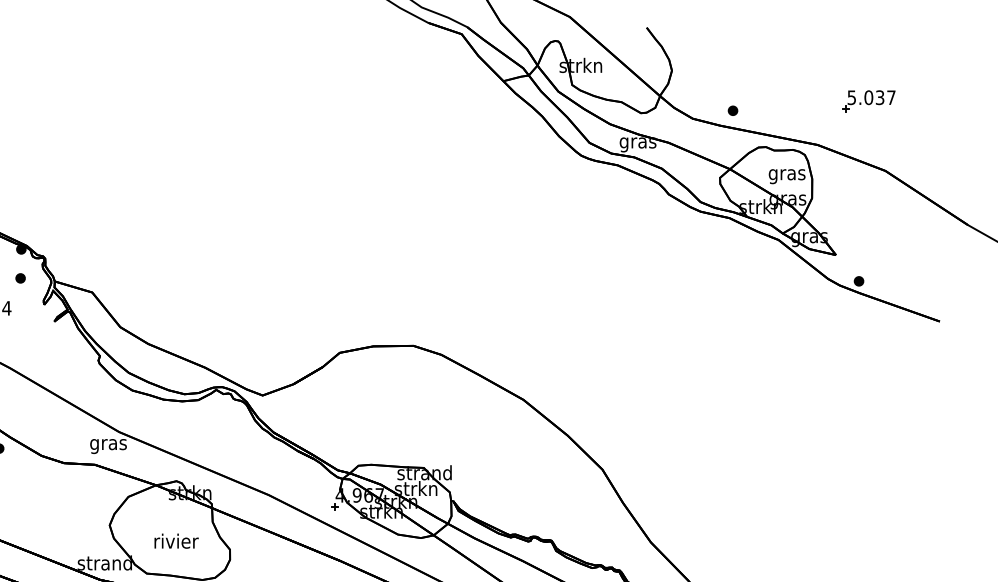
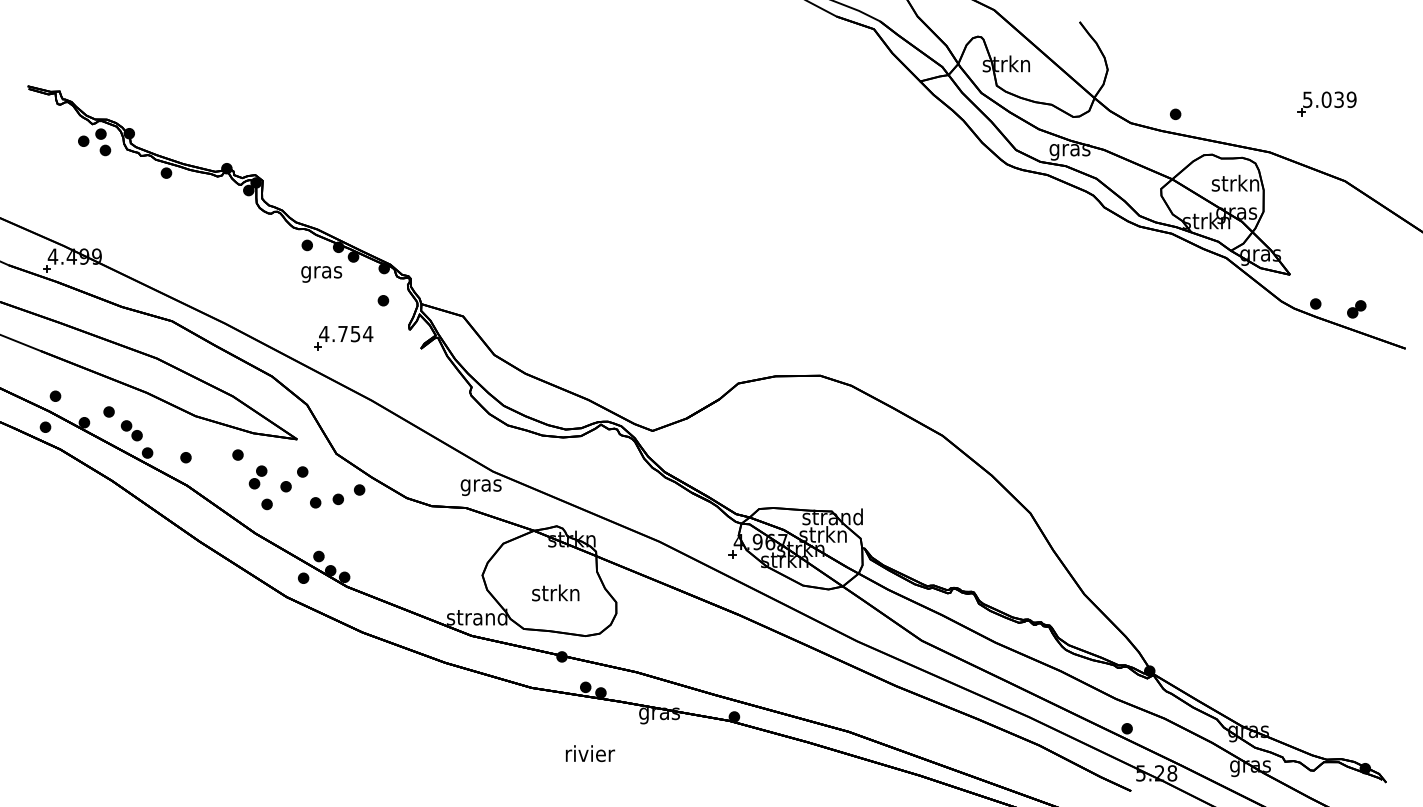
text: (891, 97) -> (1351, 99), 5.037 -> 5.039
text: (786, 173) -> (1235, 184), gras -> strkn
part: (895, 286) -> (1356, 309), added
text: (176, 540) -> (556, 592), rivier -> strkn

